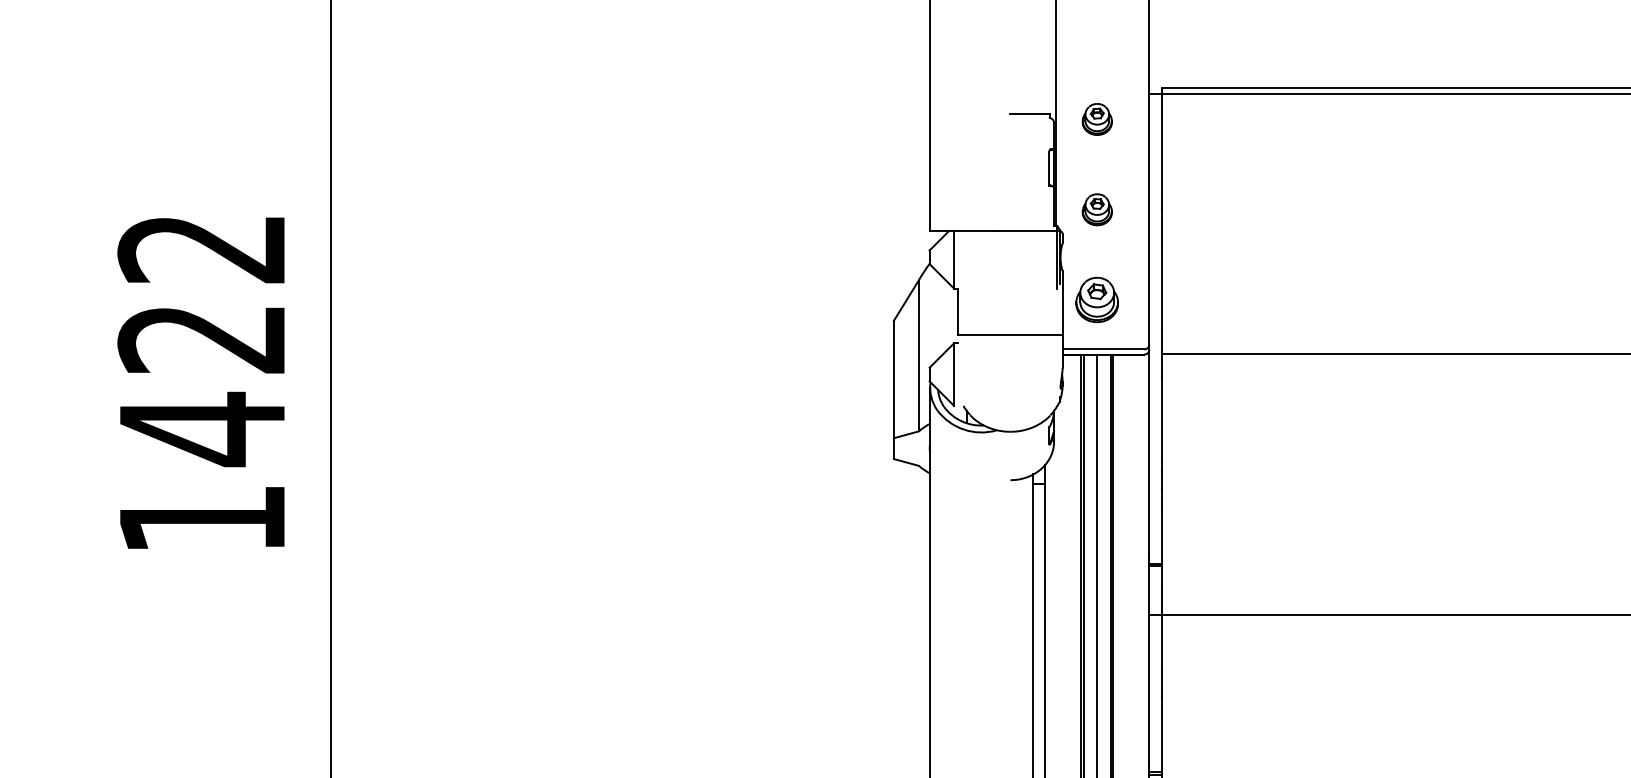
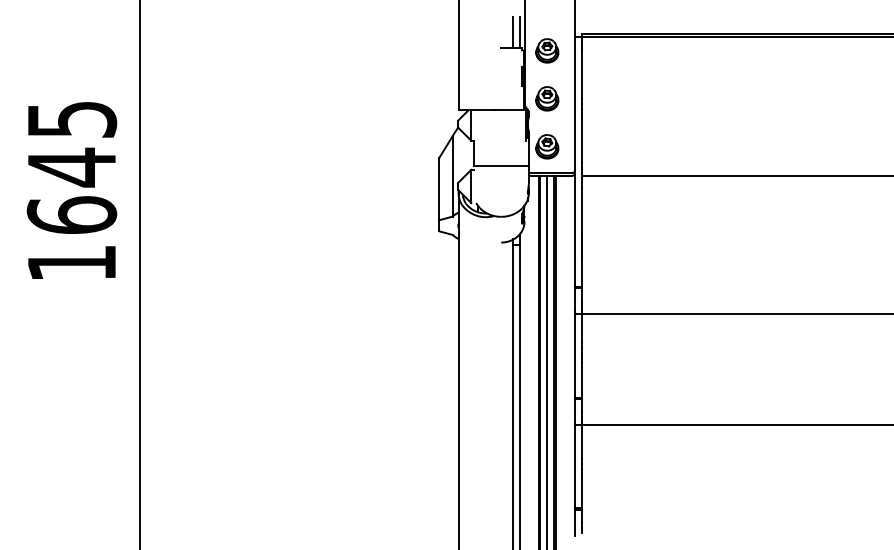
line: (1033, 82) -> (513, 31), added
line: (1044, 82) -> (519, 31), added
part: (1097, 118) -> (547, 50), size x1.43
part: (1097, 209) -> (547, 98), size x1.43
text: (201, 340) -> (71, 168), 1422 -> 1645

